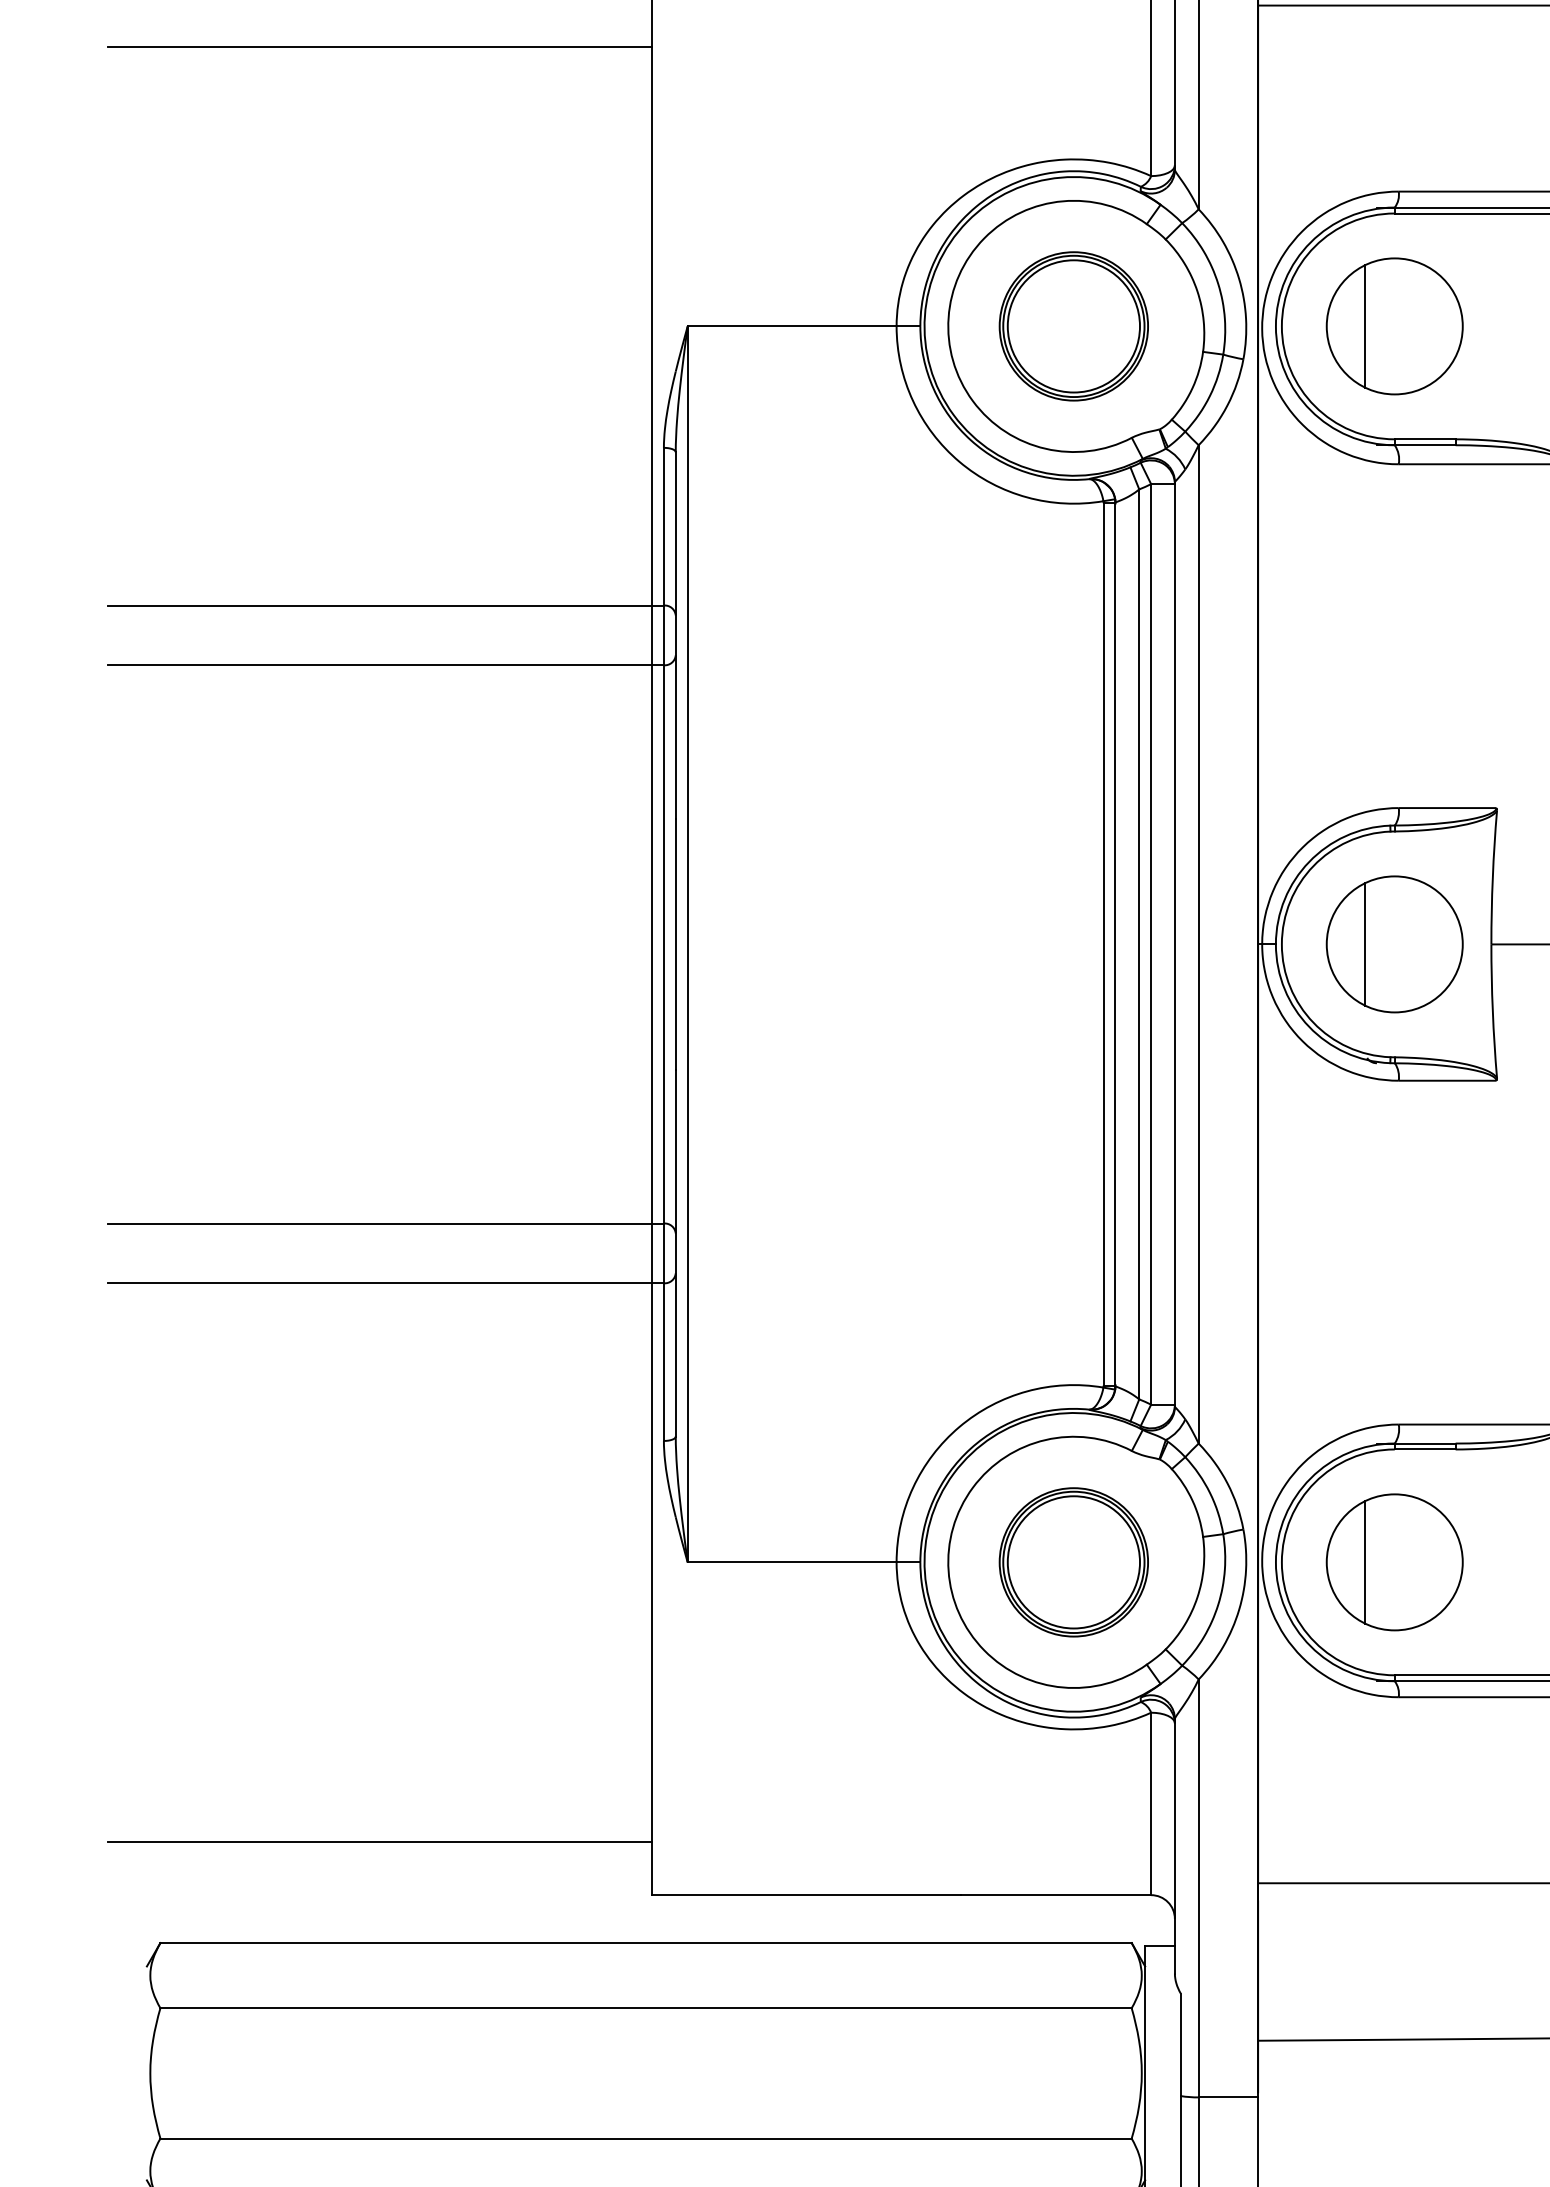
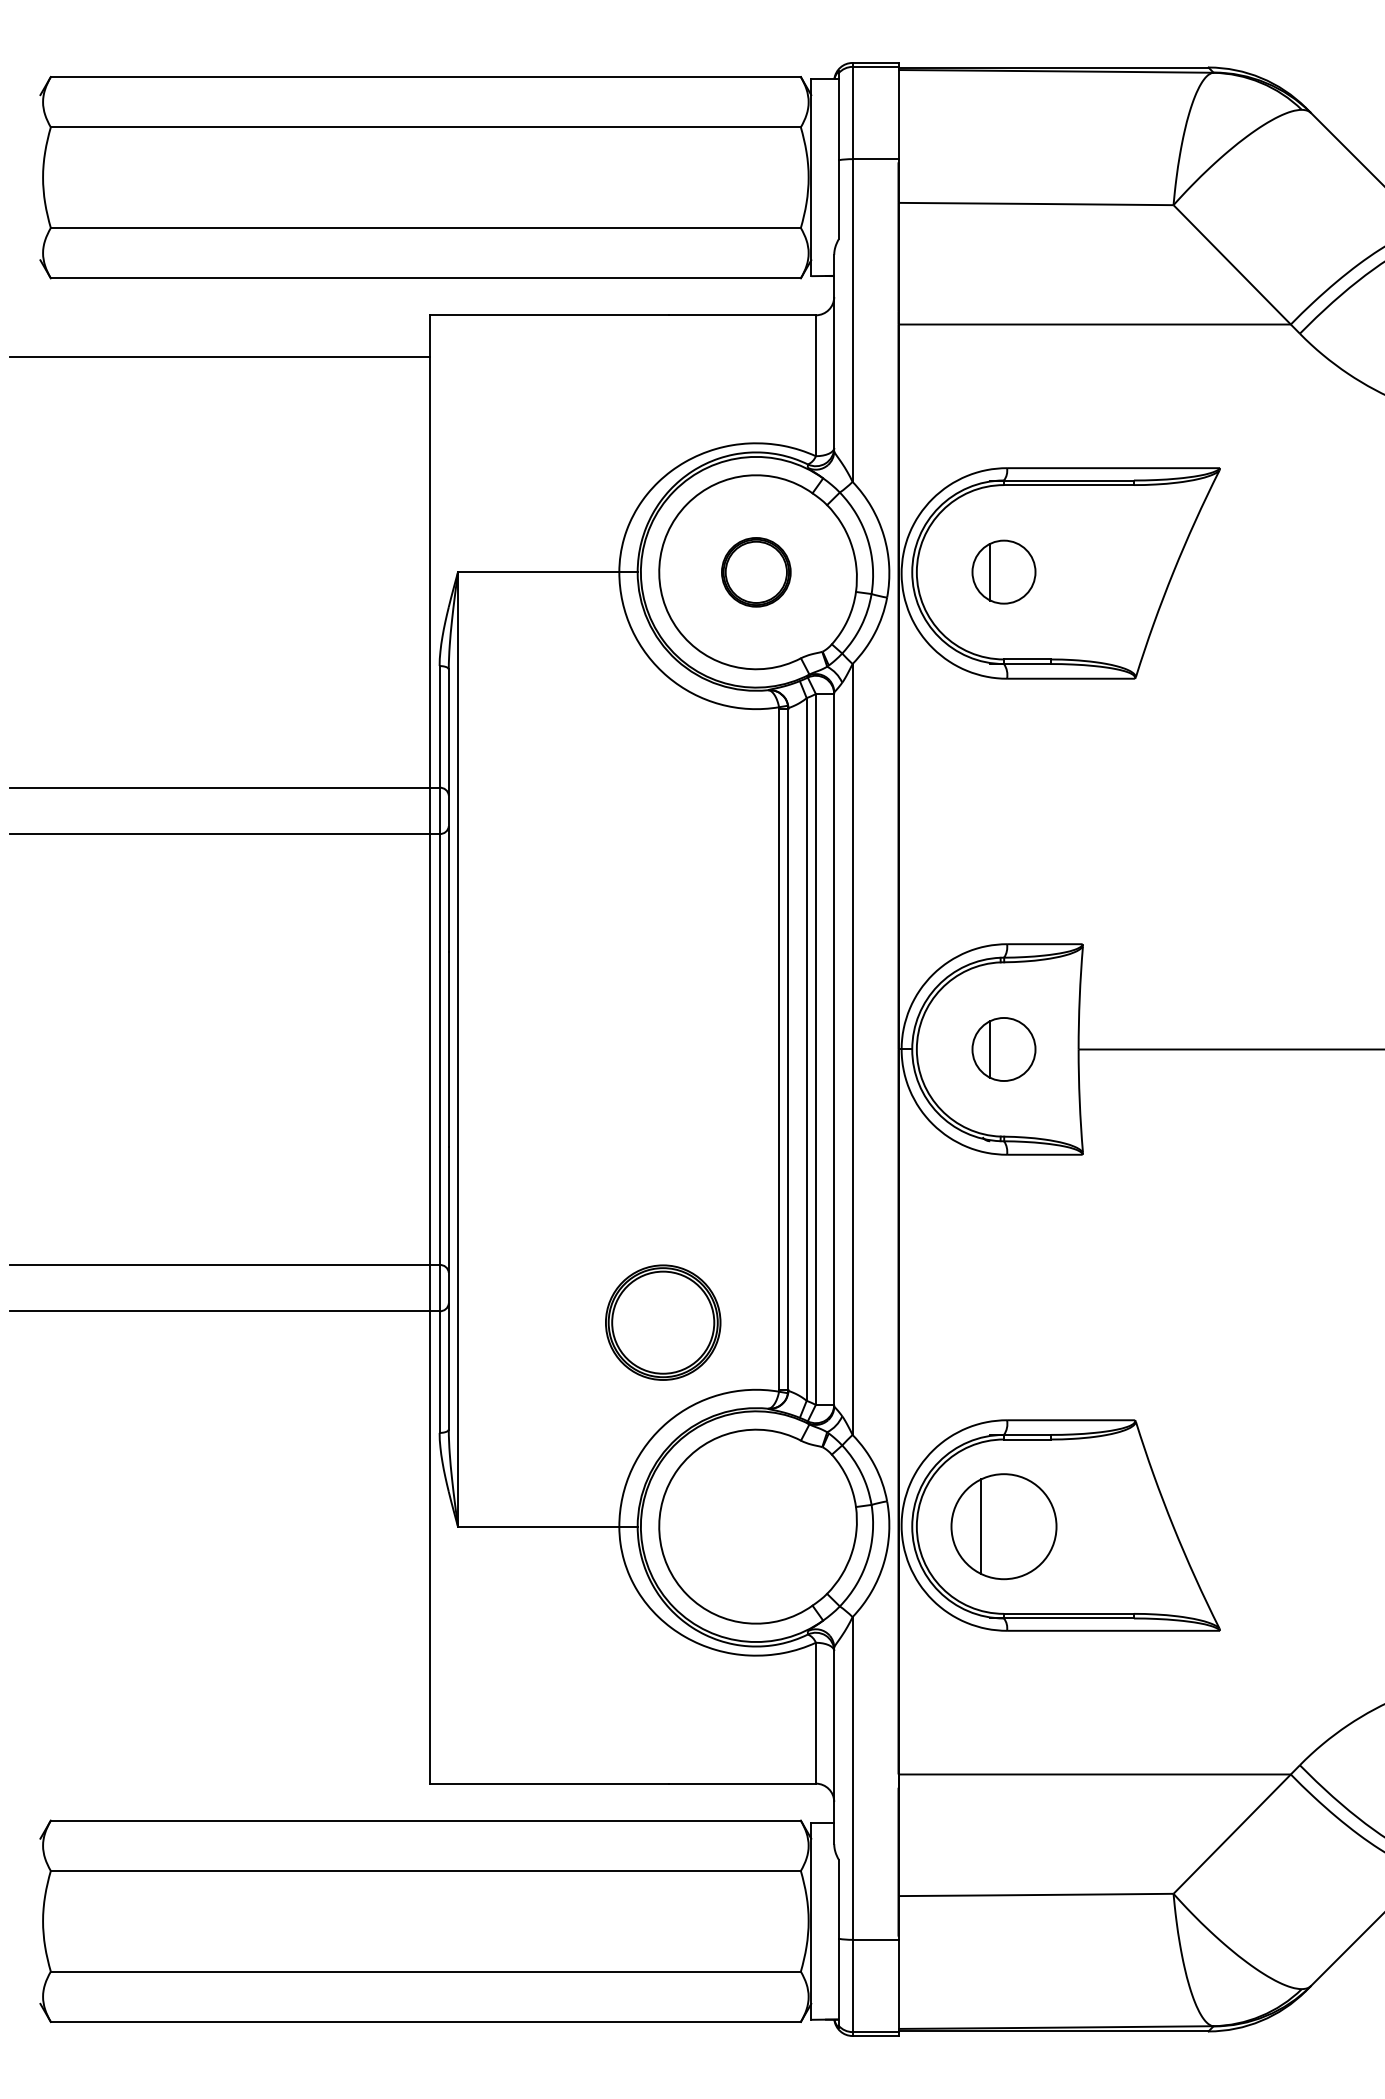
part: (1394, 325) -> (1003, 571), size x0.6
part: (1074, 326) -> (756, 572), size x0.6
part: (1394, 944) -> (1003, 1049), size x0.6
part: (1074, 1562) -> (663, 1322), moved
line: (380, 1841) -> (220, 1742), removed

